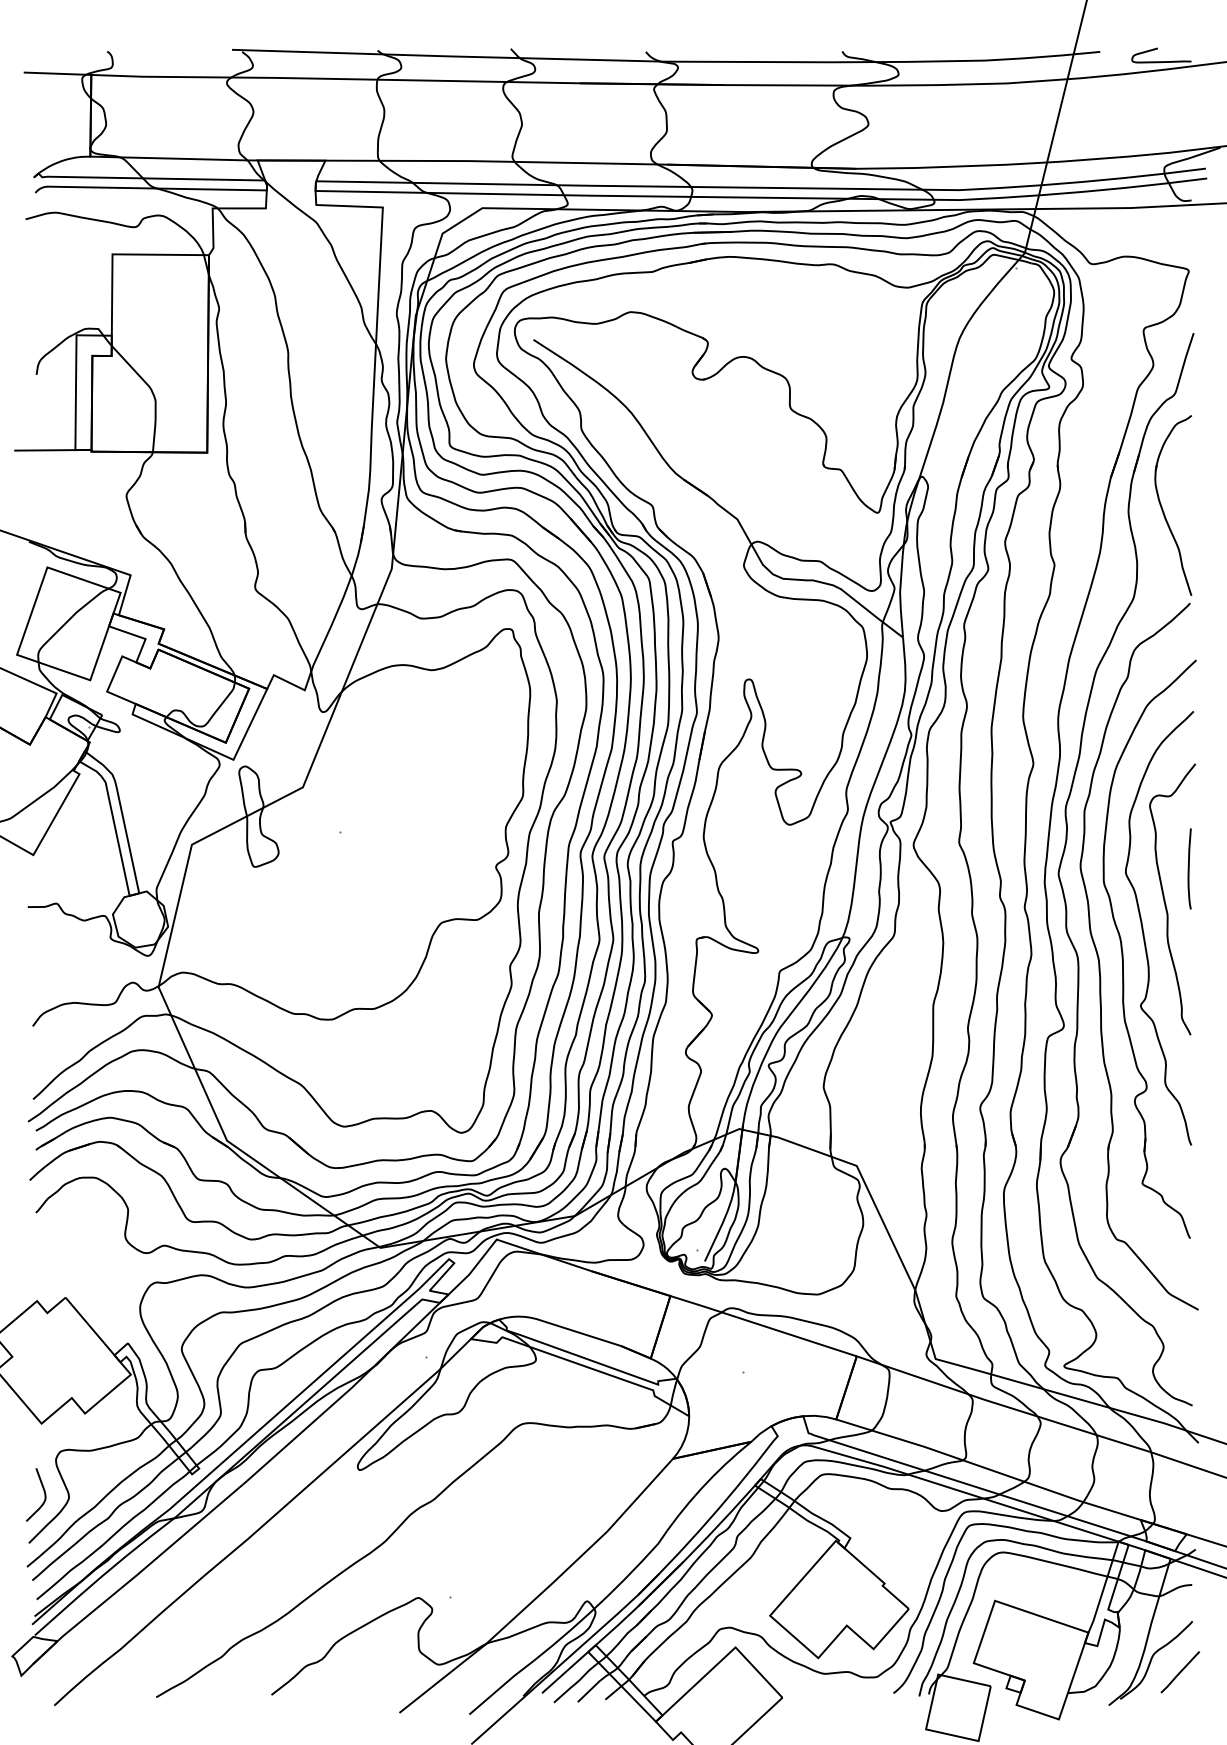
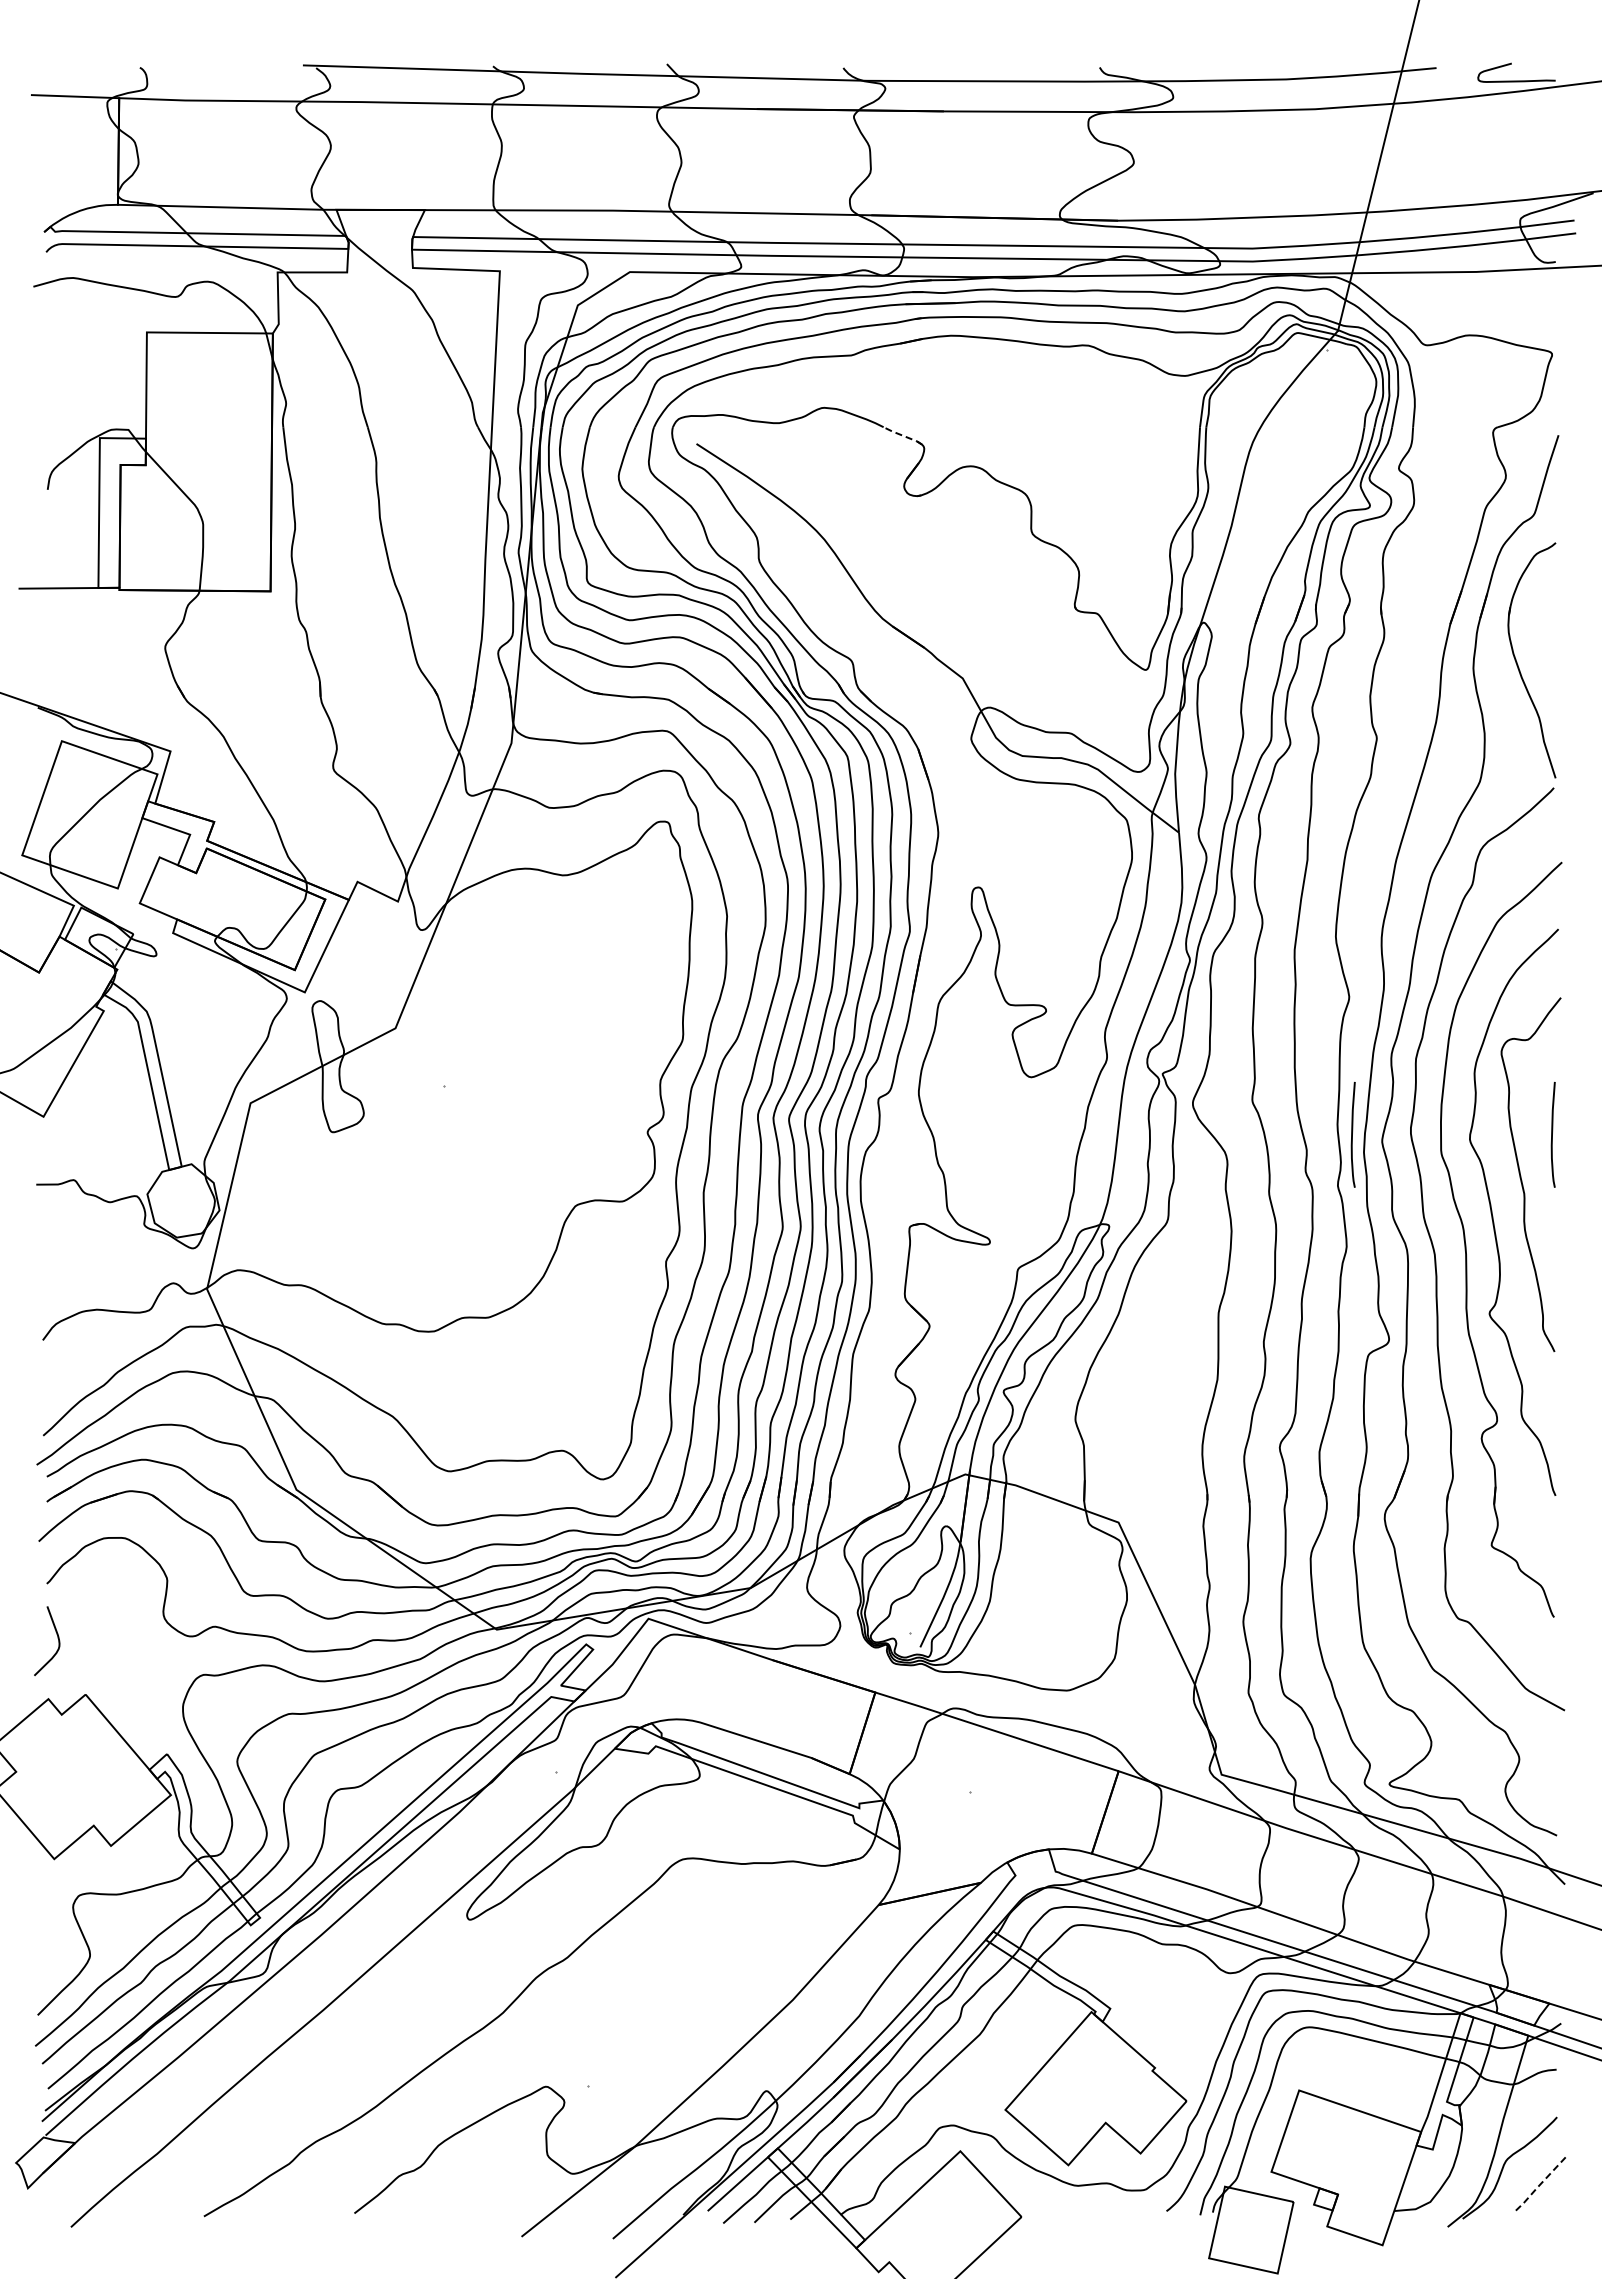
line: (691, 333) -> (902, 435), solid -> dashed
curve: (1035, 868) -> (1352, 1134), added
curve: (44, 1492) -> (57, 1638), moved
line: (1179, 1672) -> (1539, 2184), solid -> dashed

